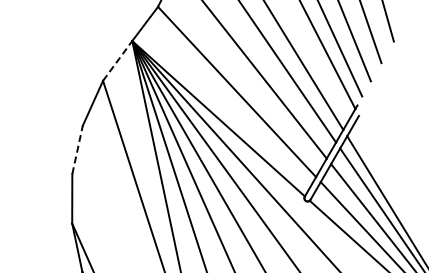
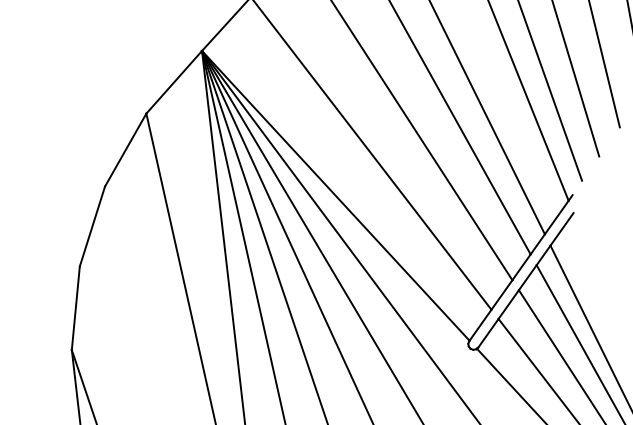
line: (117, 60) -> (173, 81), dashed -> solid
line: (77, 150) -> (92, 227), dashed -> solid

